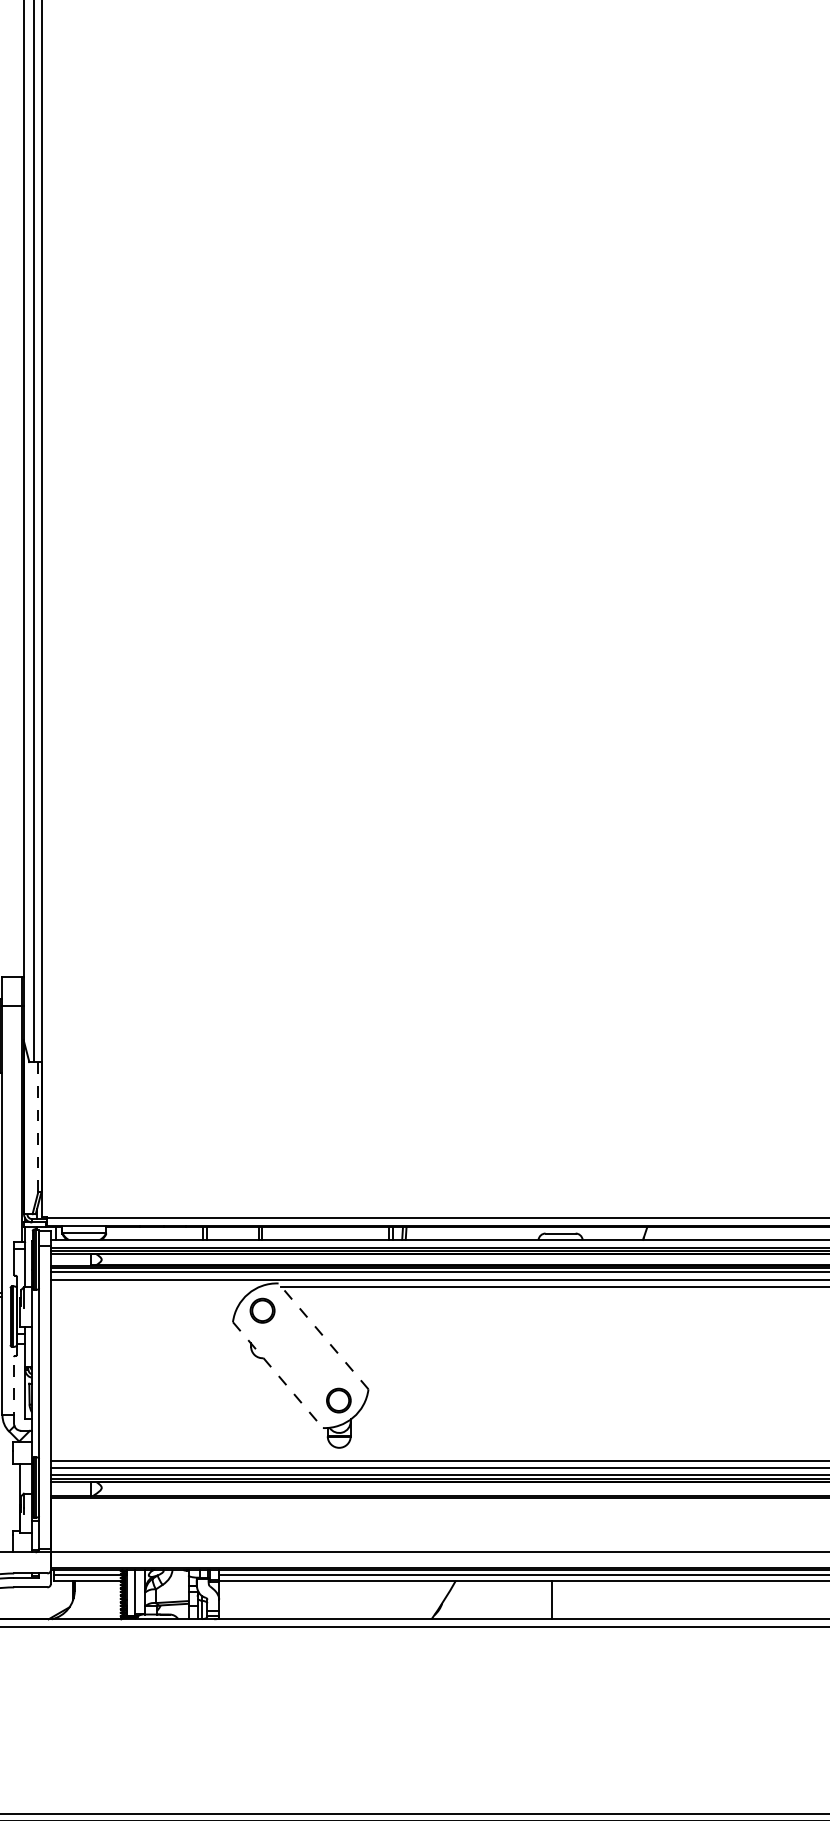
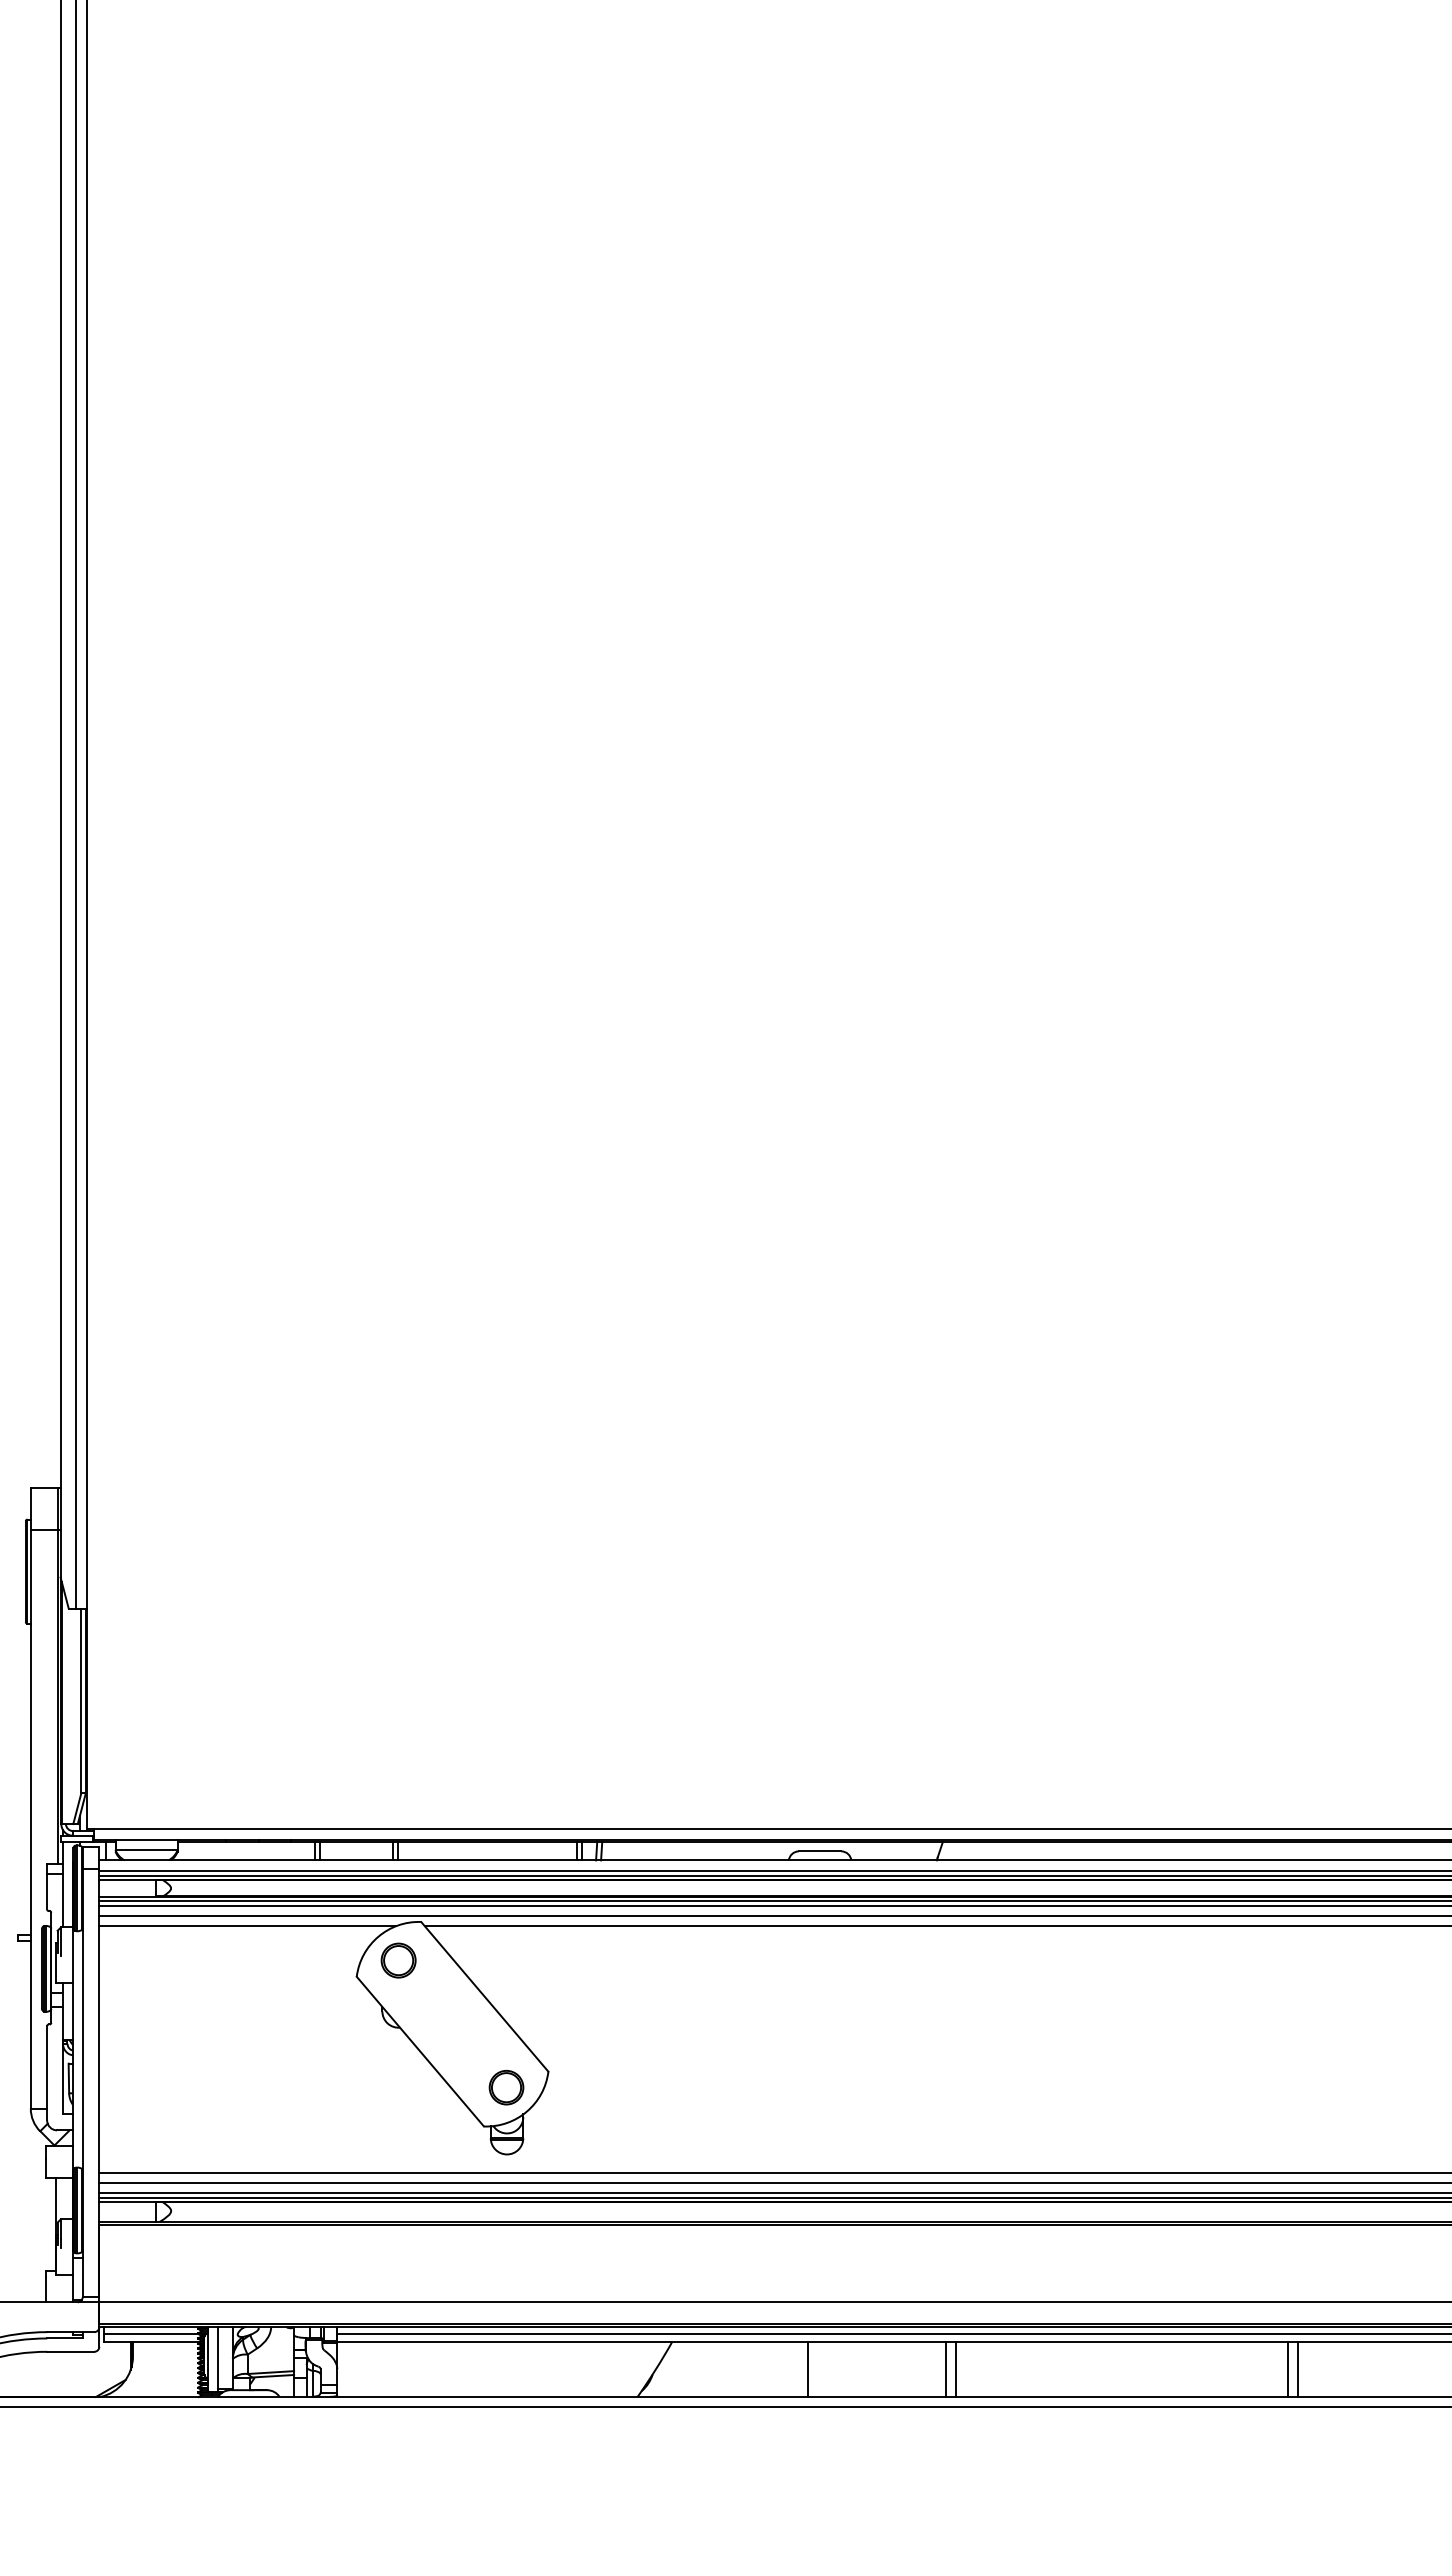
line: (38, 1126) -> (81, 1700), dashed -> solid
line: (155, 1286) -> (247, 1926), added
line: (323, 1336) -> (484, 1996), dashed -> solid
line: (278, 1375) -> (420, 2051), dashed -> solid
line: (14, 1389) -> (47, 2072), dashed -> solid
line: (649, 1599) -> (945, 2369), added
line: (656, 1599) -> (955, 2369), added

